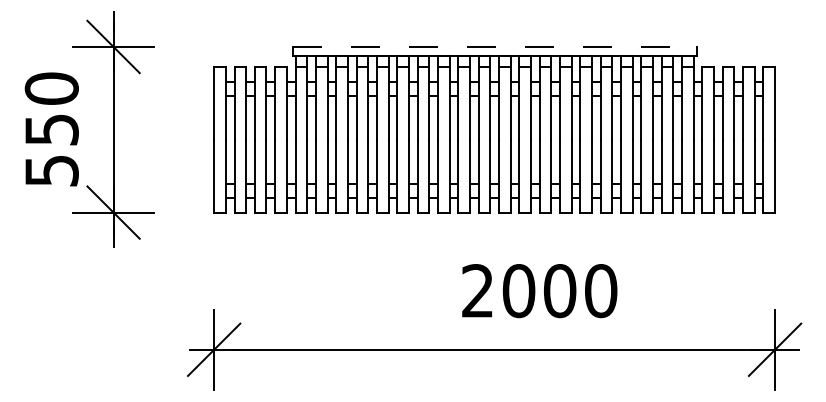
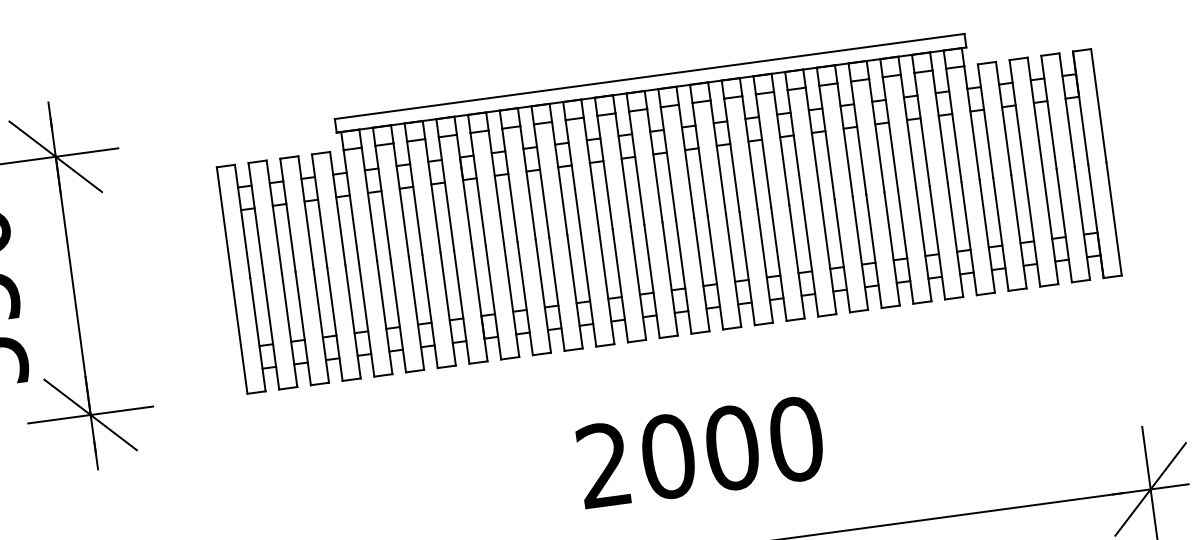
line: (494, 46) -> (649, 75), dashed -> solid
text: (539, 291) -> (700, 452), moved

